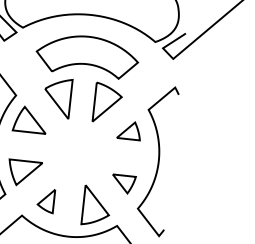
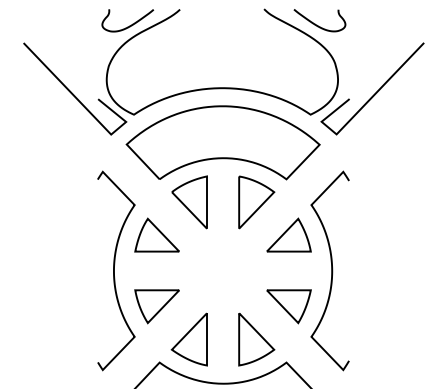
part: (87, 55) -> (222, 142), size x1.43
part: (129, 130) -> (288, 234), size x1.43
part: (123, 184) -> (288, 306), size x1.43
part: (45, 200) -> (188, 339), size x1.67

